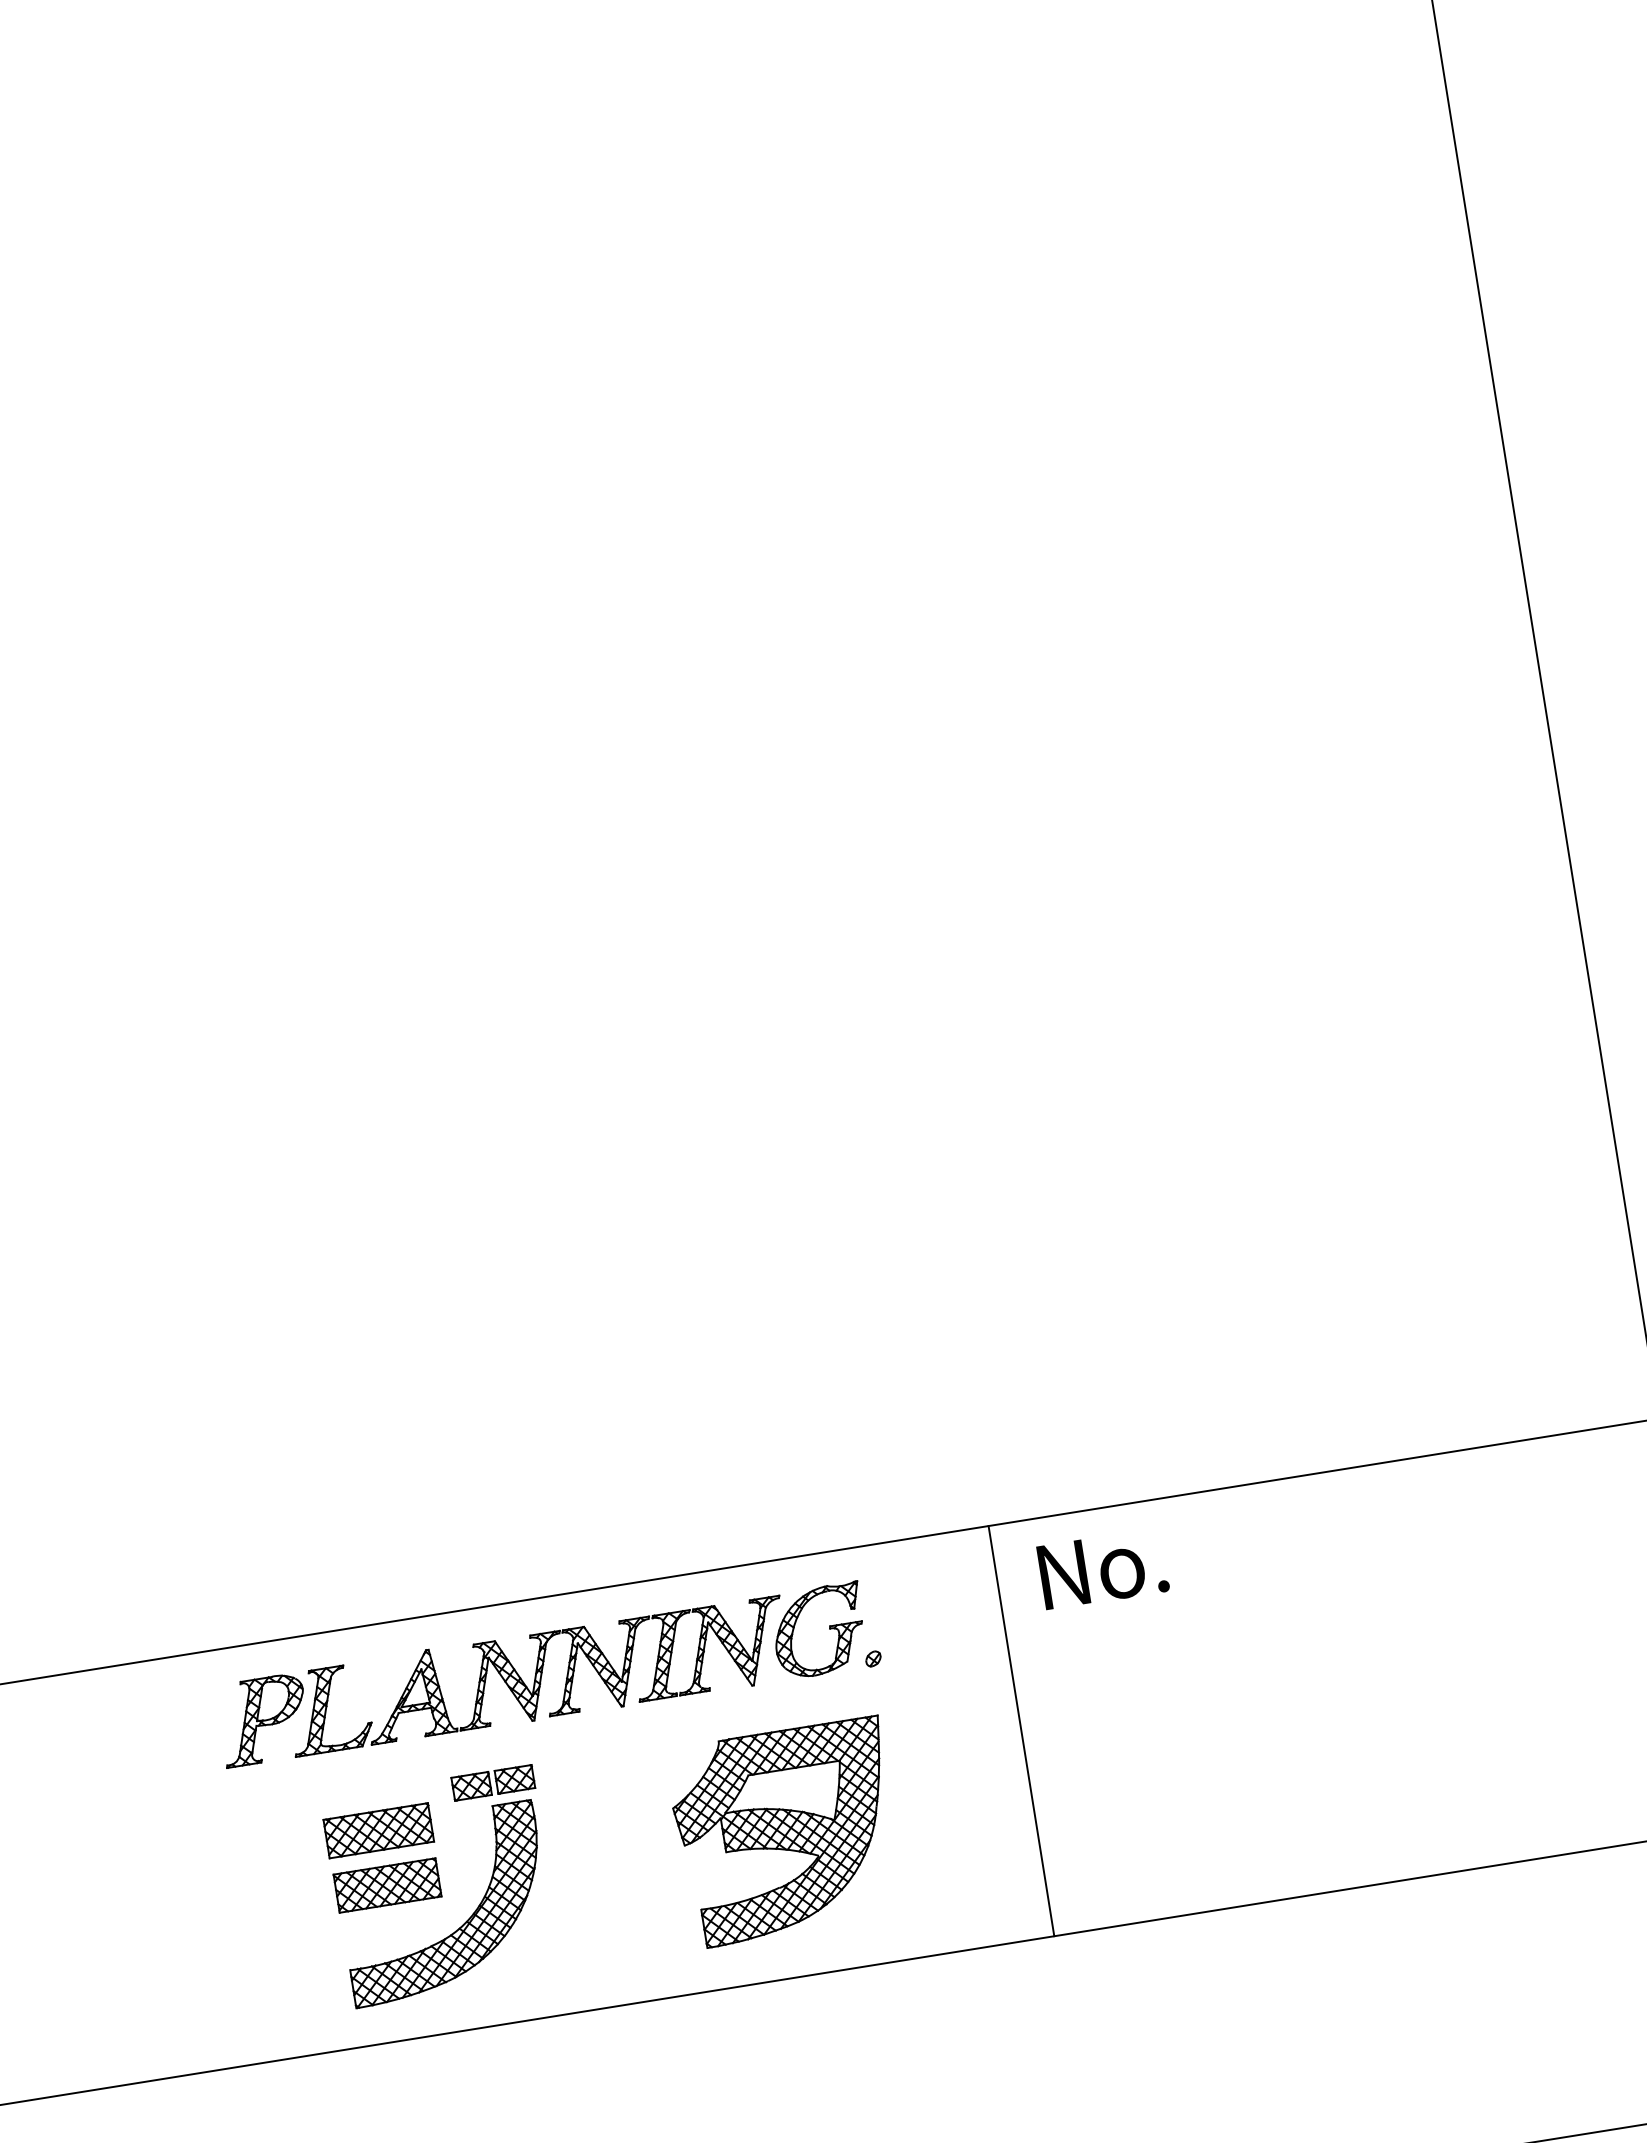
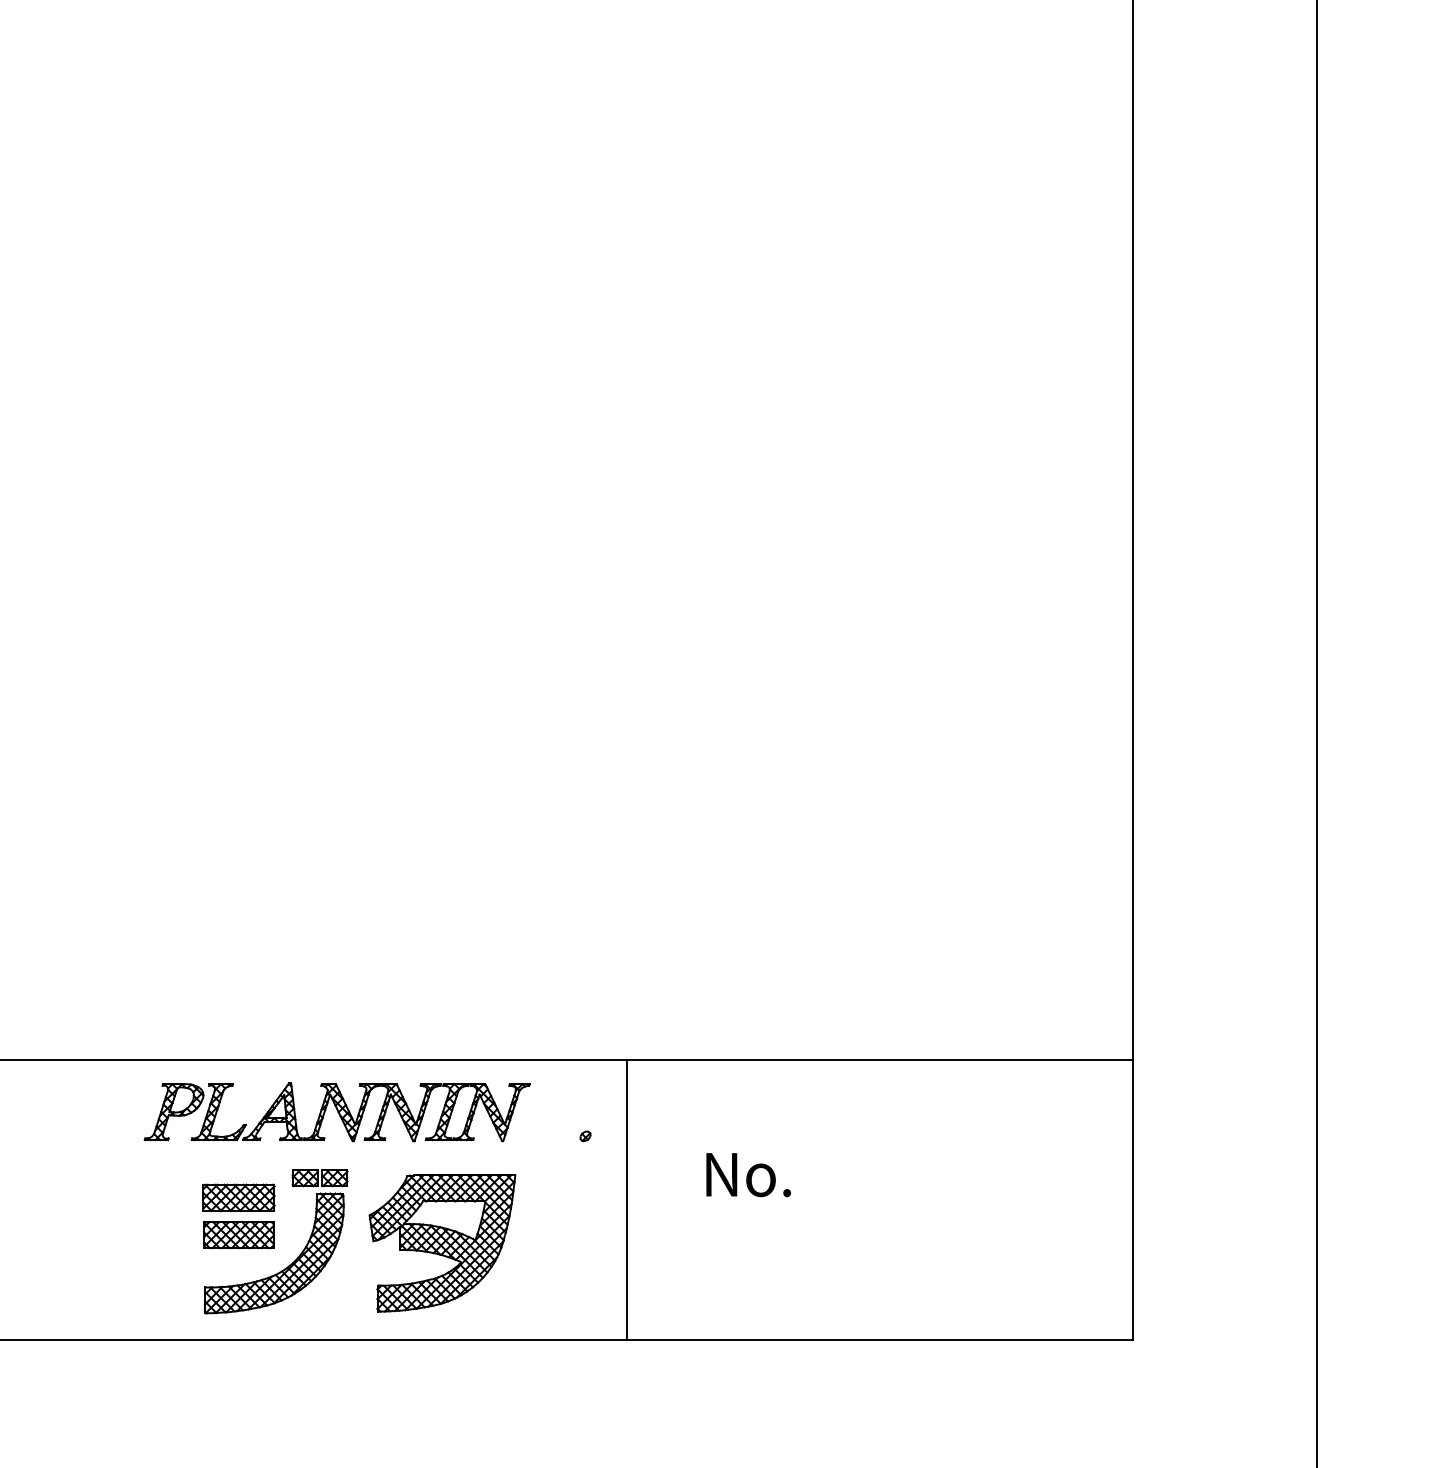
text: (1103, 1569) -> (748, 1175), moved
part: (829, 1630) -> (559, 1112), removed
line: (1021, 1730) -> (627, 1199), moved
part: (786, 1832) -> (442, 1243), moved

